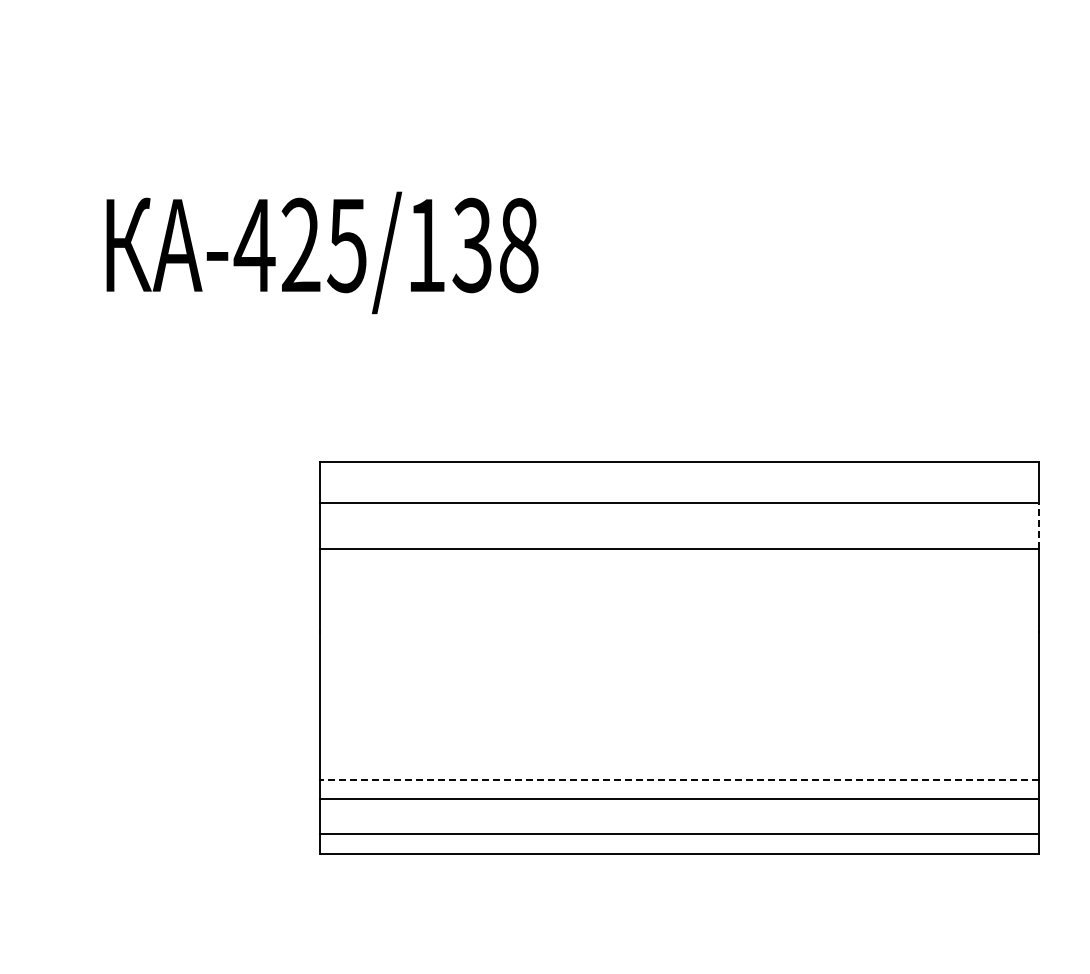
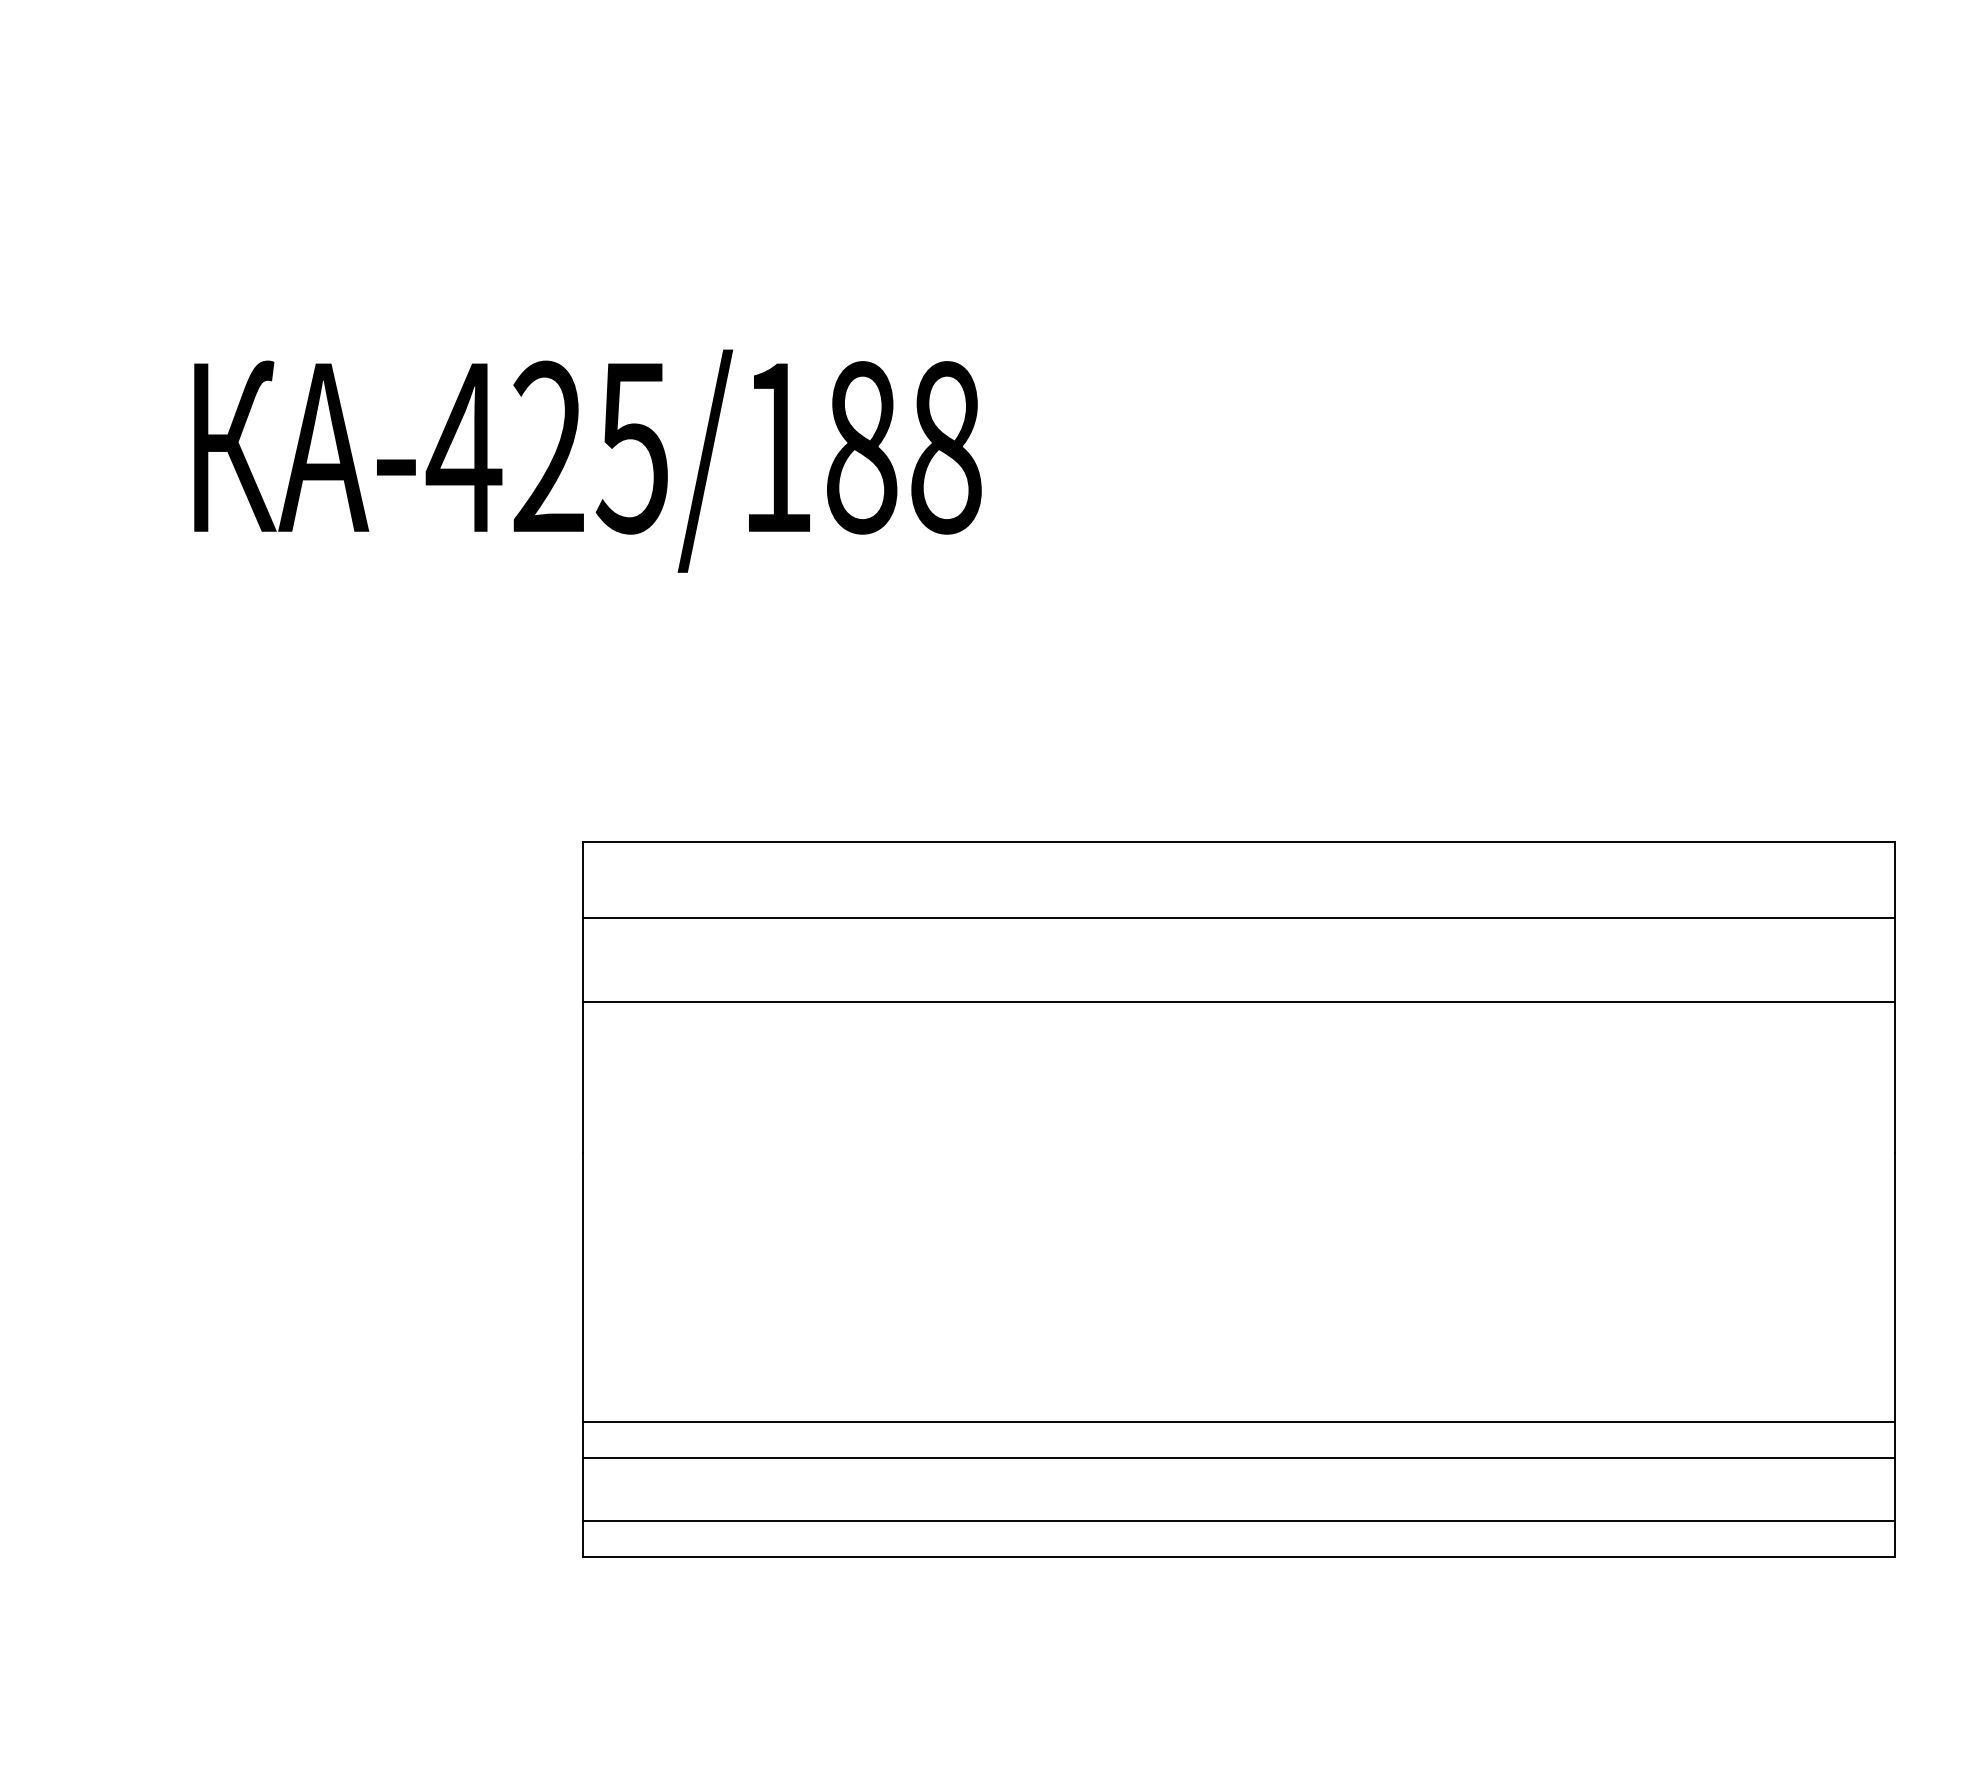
text: (472, 245) -> (861, 447), -425/138 -> -425/188
line: (1039, 525) -> (1895, 958), dashed -> solid
line: (679, 779) -> (1238, 1421), dashed -> solid

